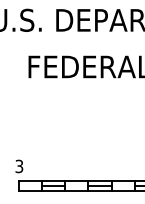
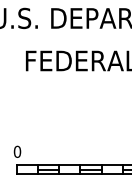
text: (19, 166) -> (17, 151), 3 -> 0

